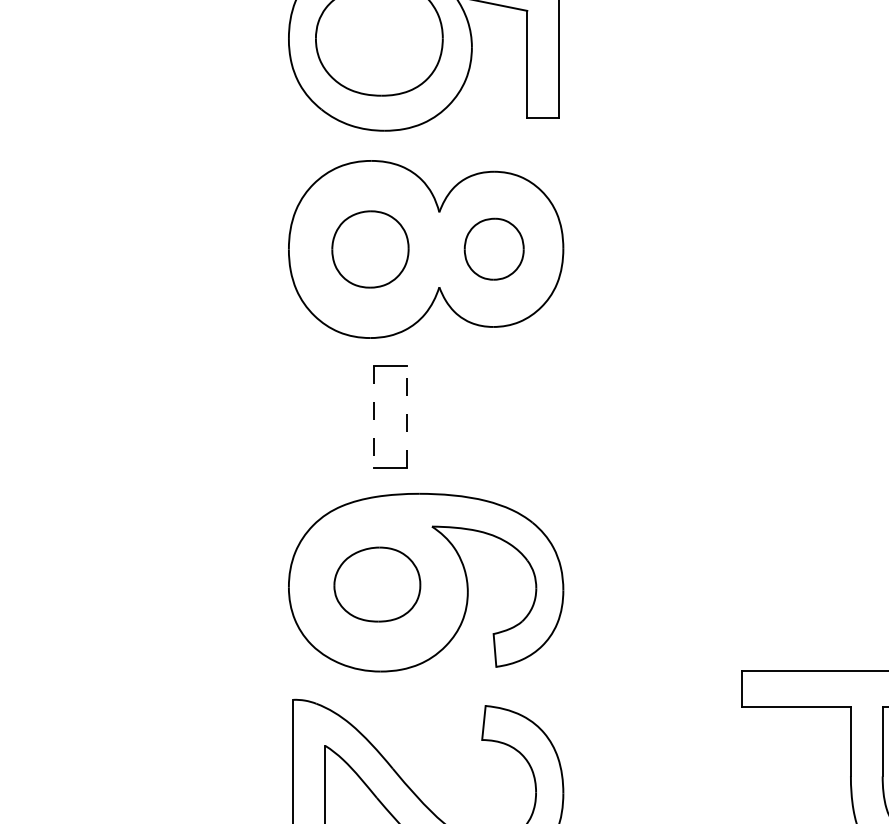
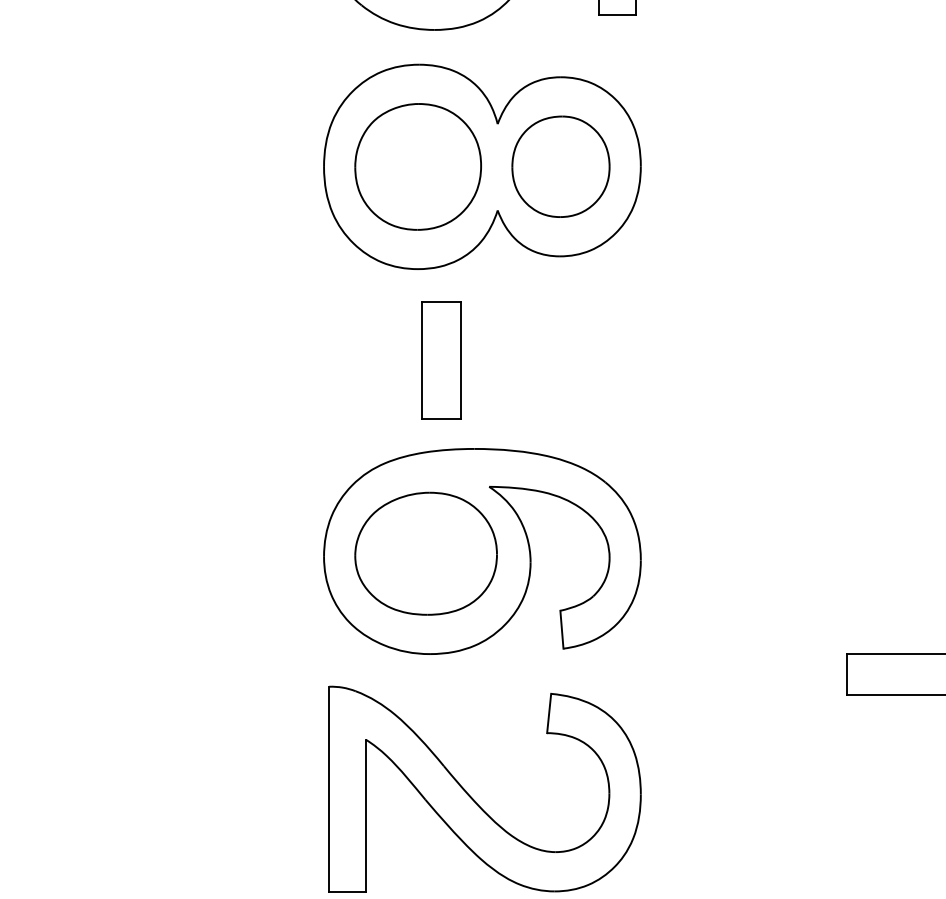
part: (494, 248) -> (561, 165), size x1.43
part: (370, 249) -> (418, 166), size x1.43
line: (374, 417) -> (422, 360), dashed -> solid
line: (407, 417) -> (460, 360), dashed -> solid
part: (377, 584) -> (426, 553), size x1.43

